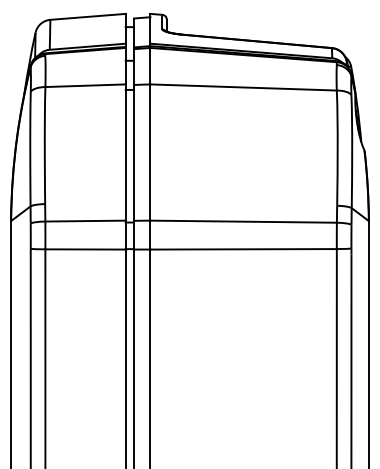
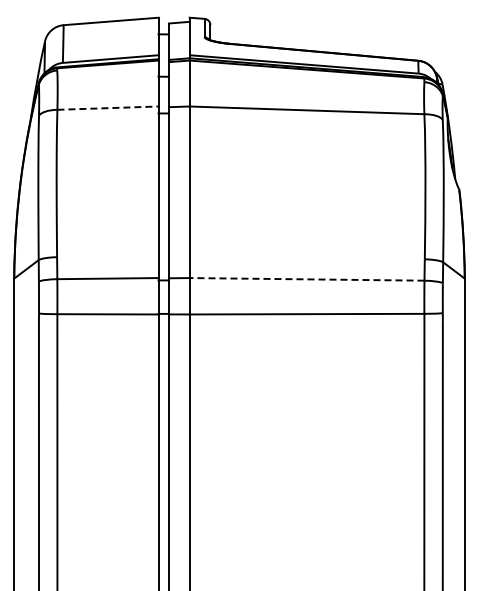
line: (85, 86) -> (107, 108), solid -> dashed
line: (243, 221) -> (306, 279), solid -> dashed

